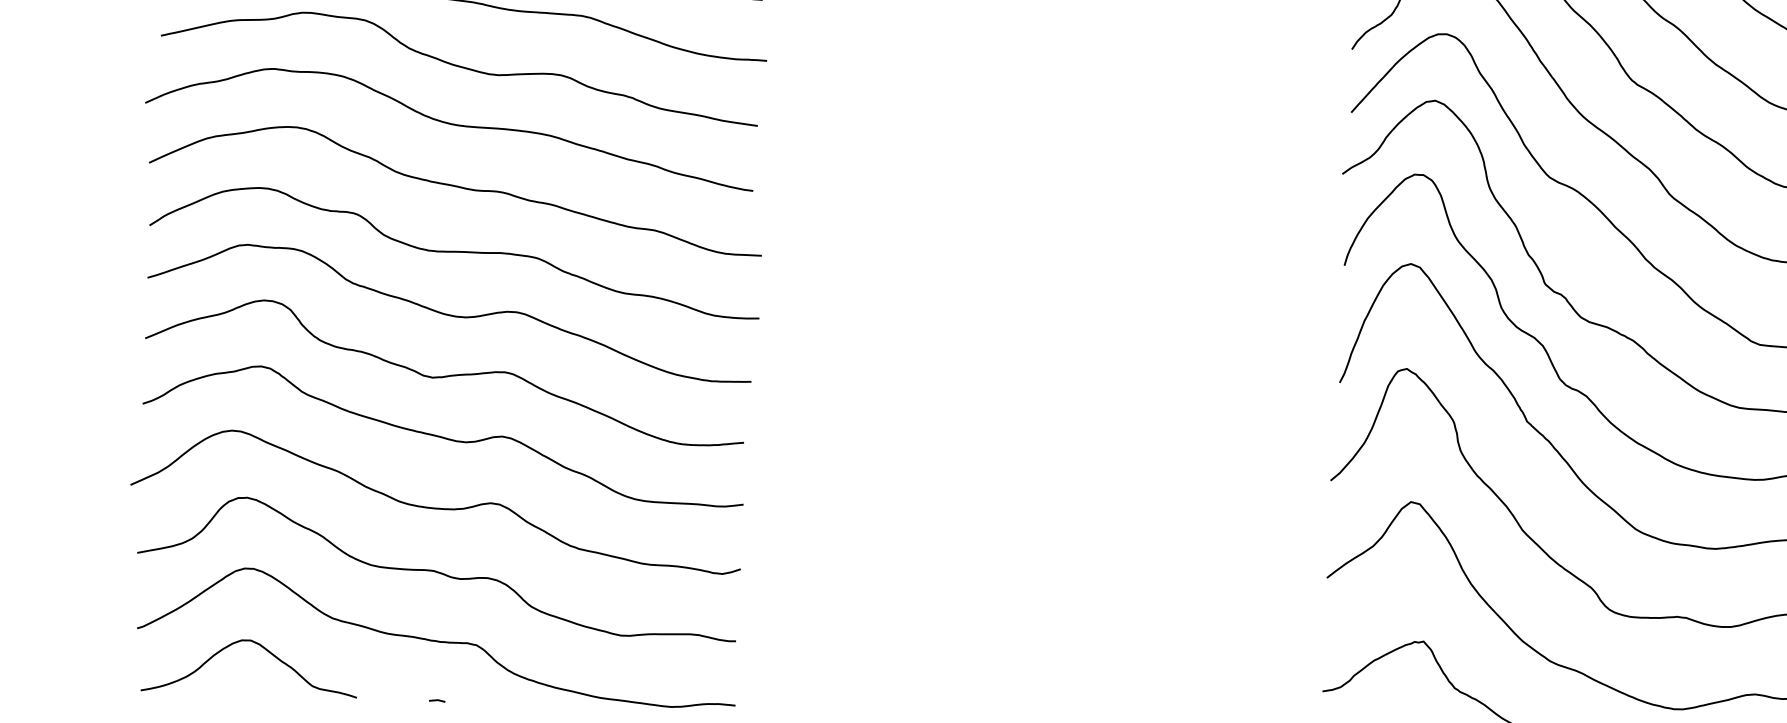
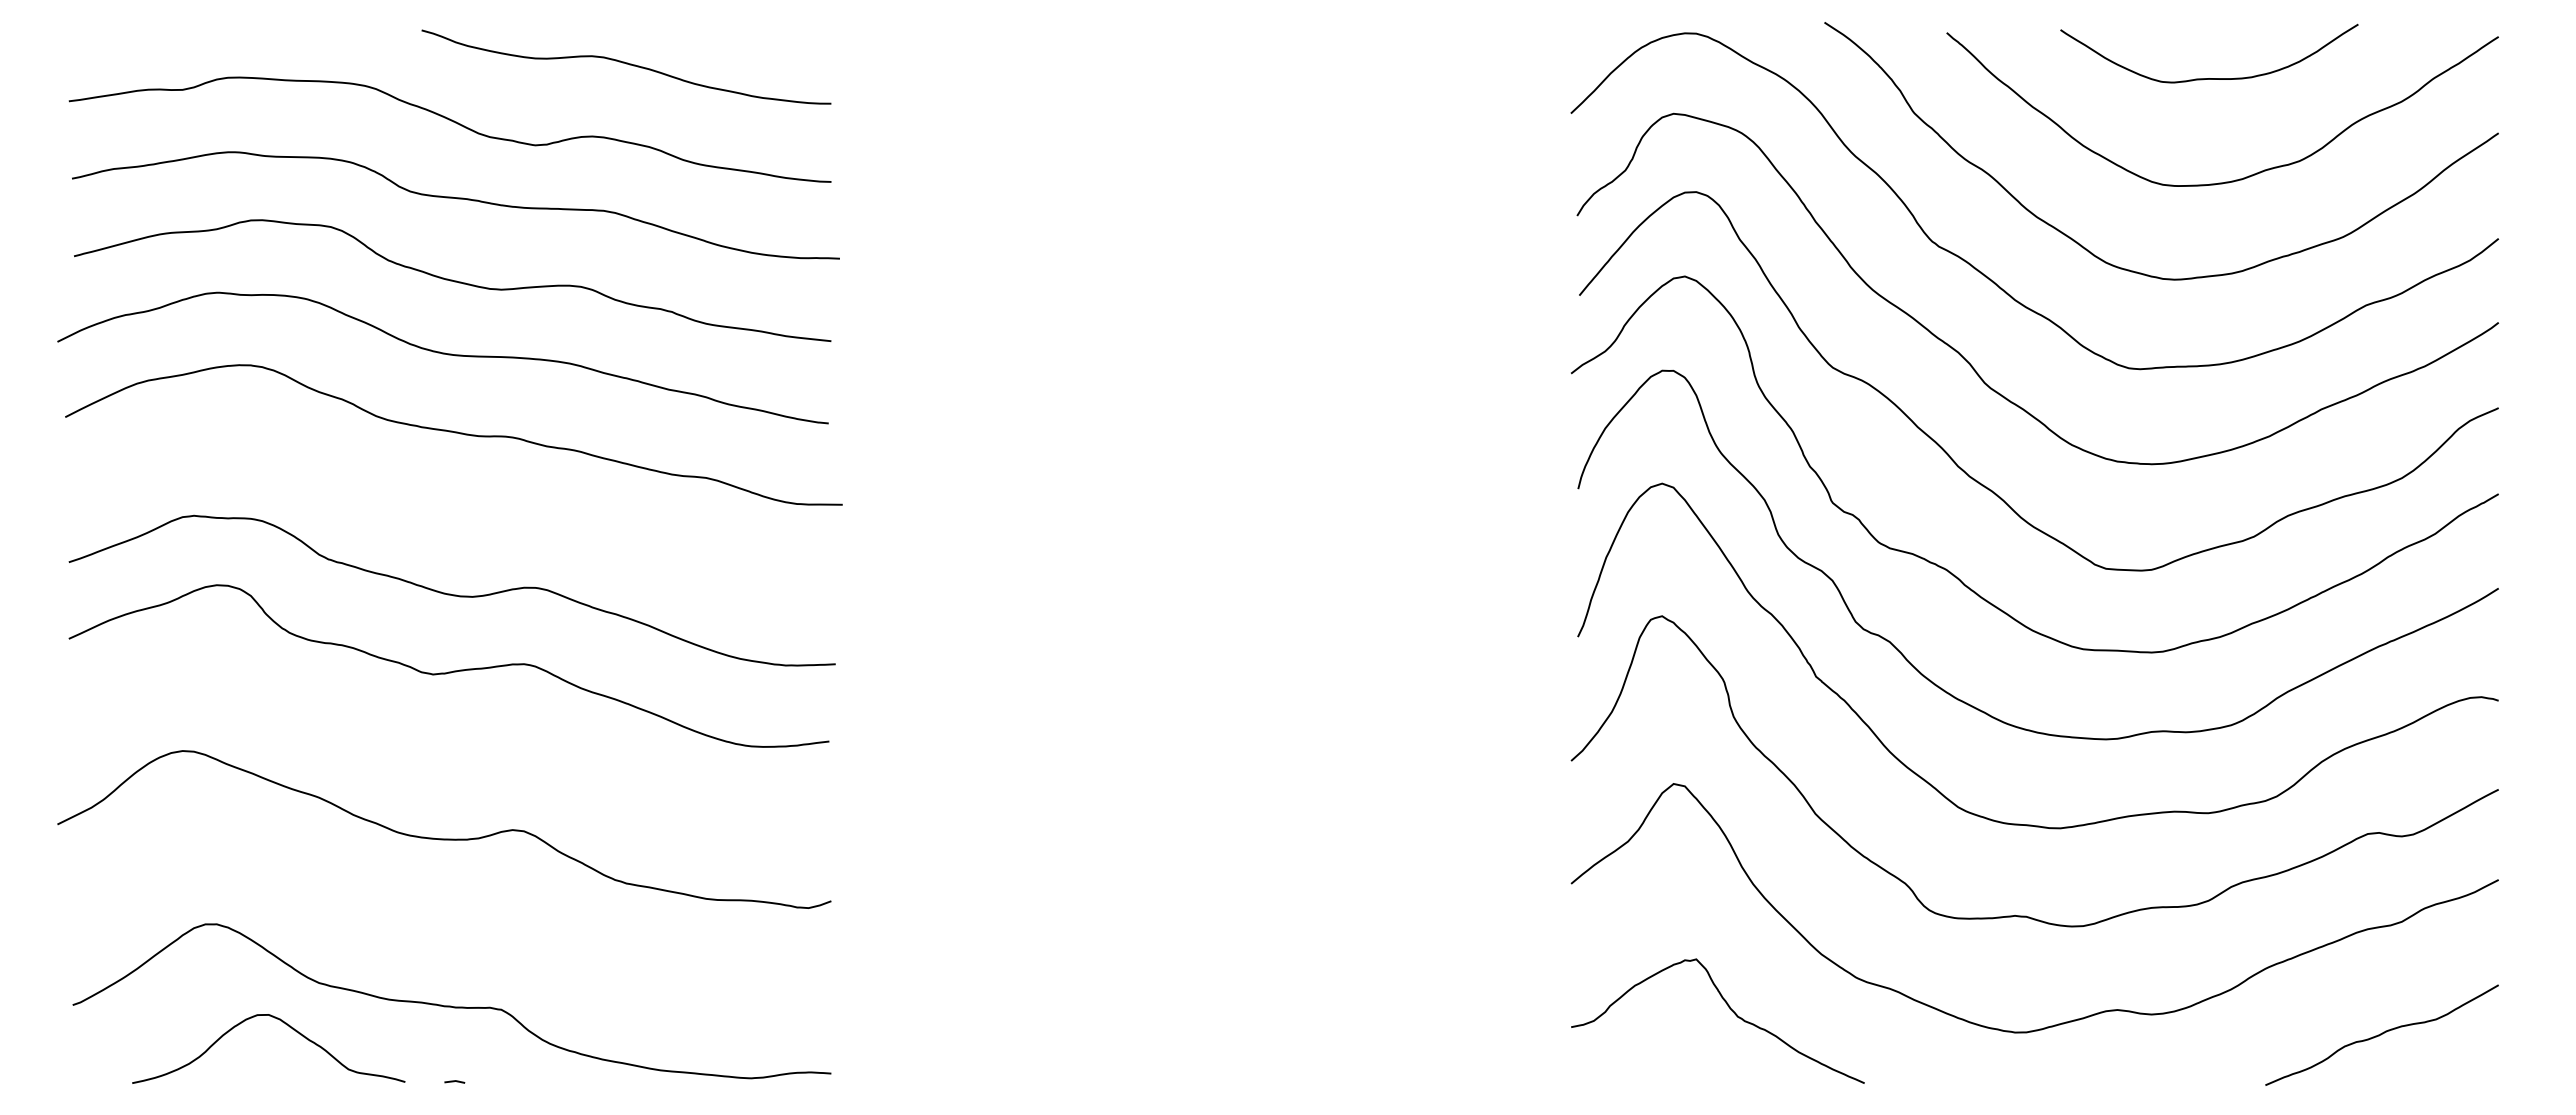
curve: (455, 250) -> (455, 513), removed
curve: (443, 436) -> (449, 748), removed
curve: (434, 570) -> (445, 917), removed
curve: (264, 649) -> (286, 1025), moved

